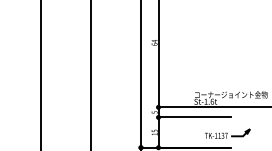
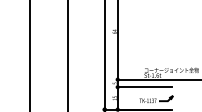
part: (227, 133) -> (156, 99), moved

